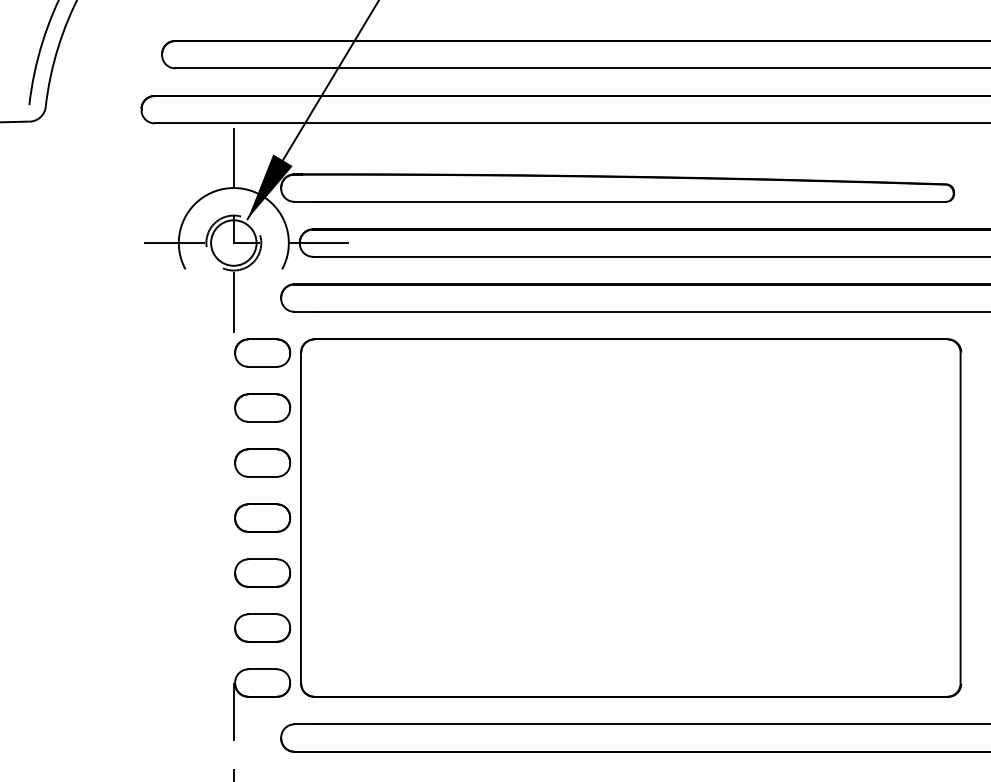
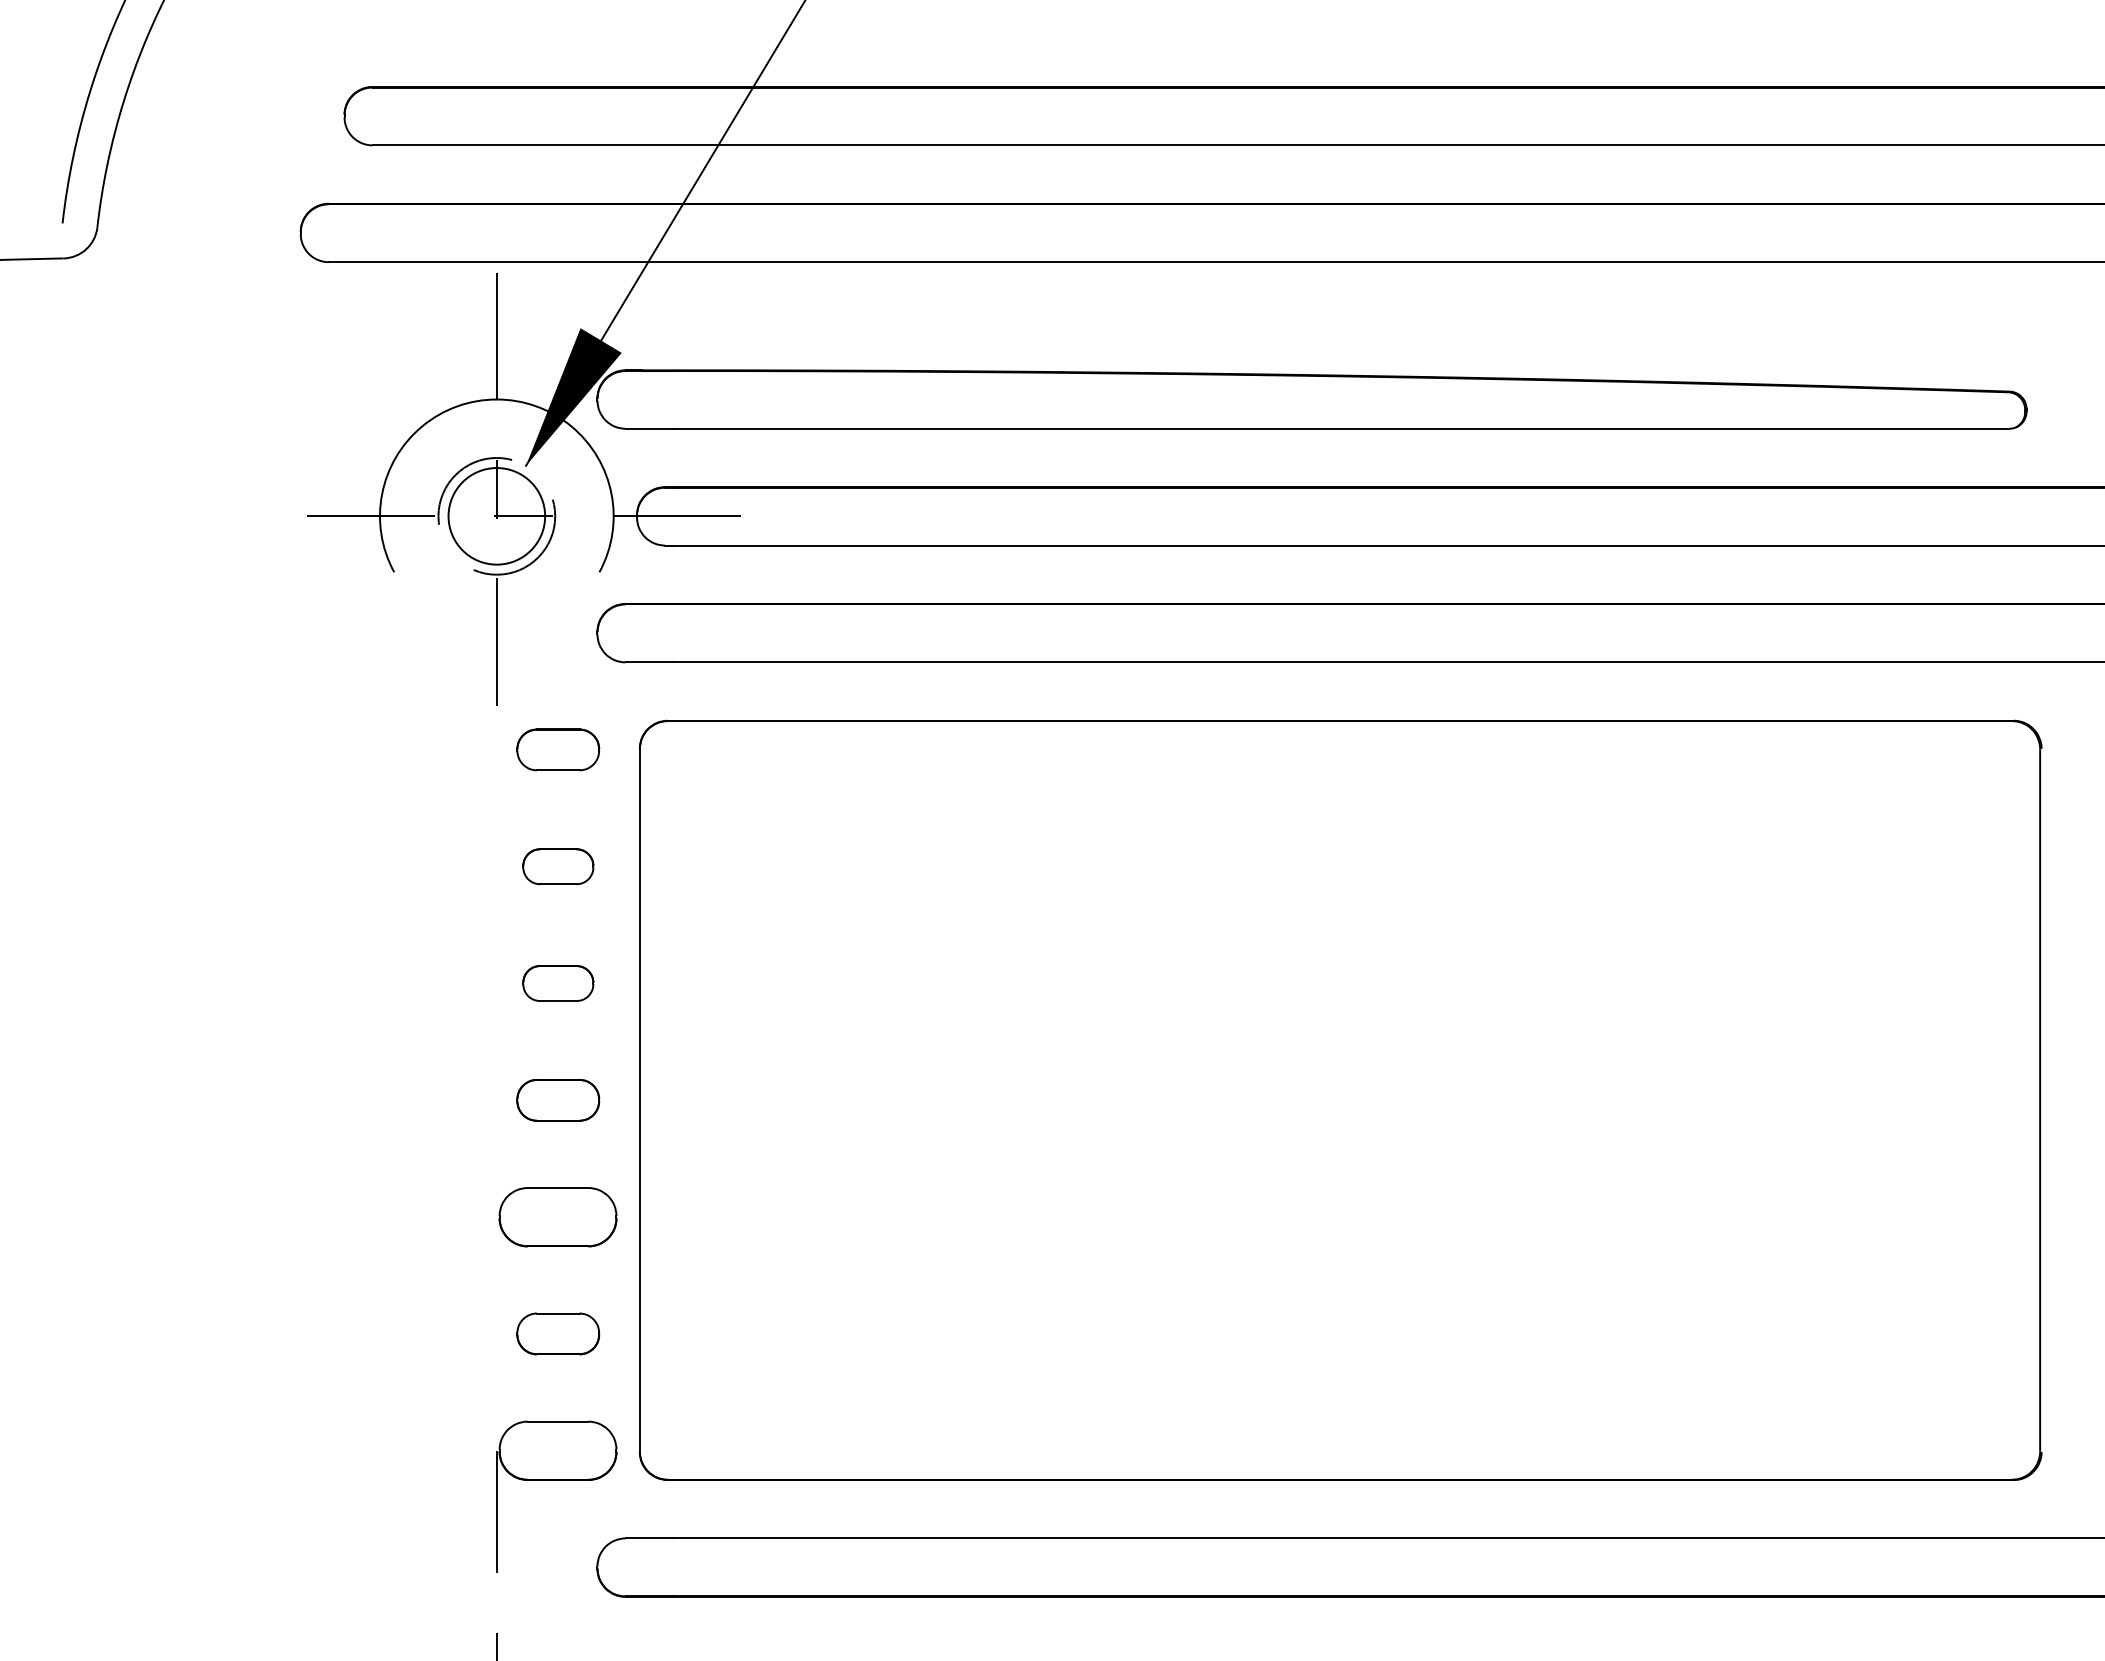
part: (262, 352) -> (557, 748), size x0.7
part: (262, 407) -> (557, 865), size x0.6
part: (262, 462) -> (557, 982), size x0.6
part: (262, 517) -> (557, 1099), size x0.7
part: (262, 627) -> (557, 1332), size x0.7

